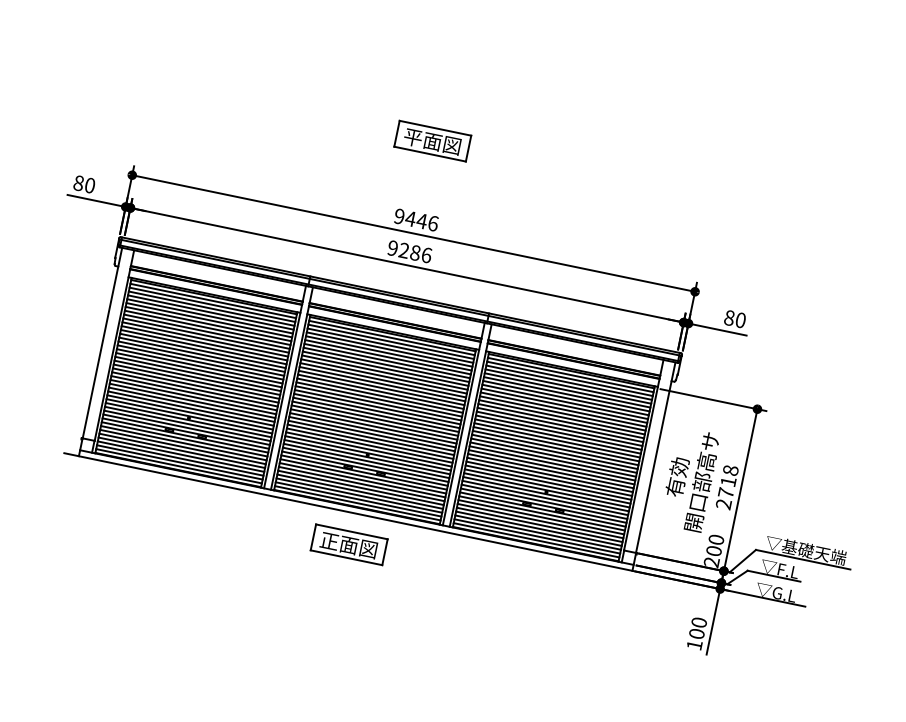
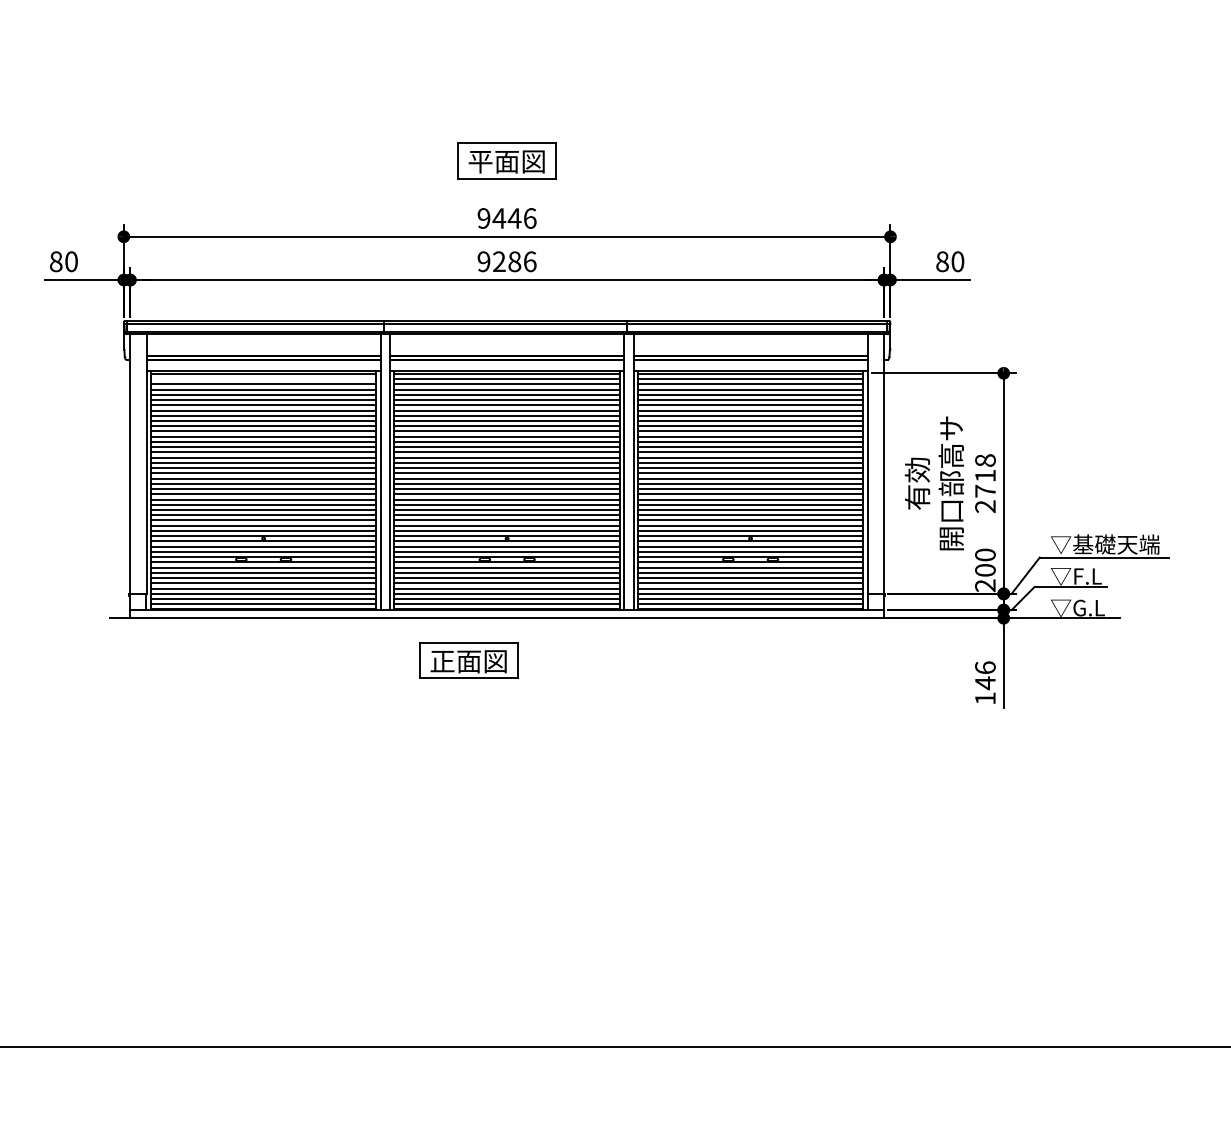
part: (432, 140) -> (506, 160), moved
line: (213, 301) -> (263, 379), removed
part: (348, 544) -> (468, 660), moved
text: (698, 628) -> (985, 675), 100 -> 146

